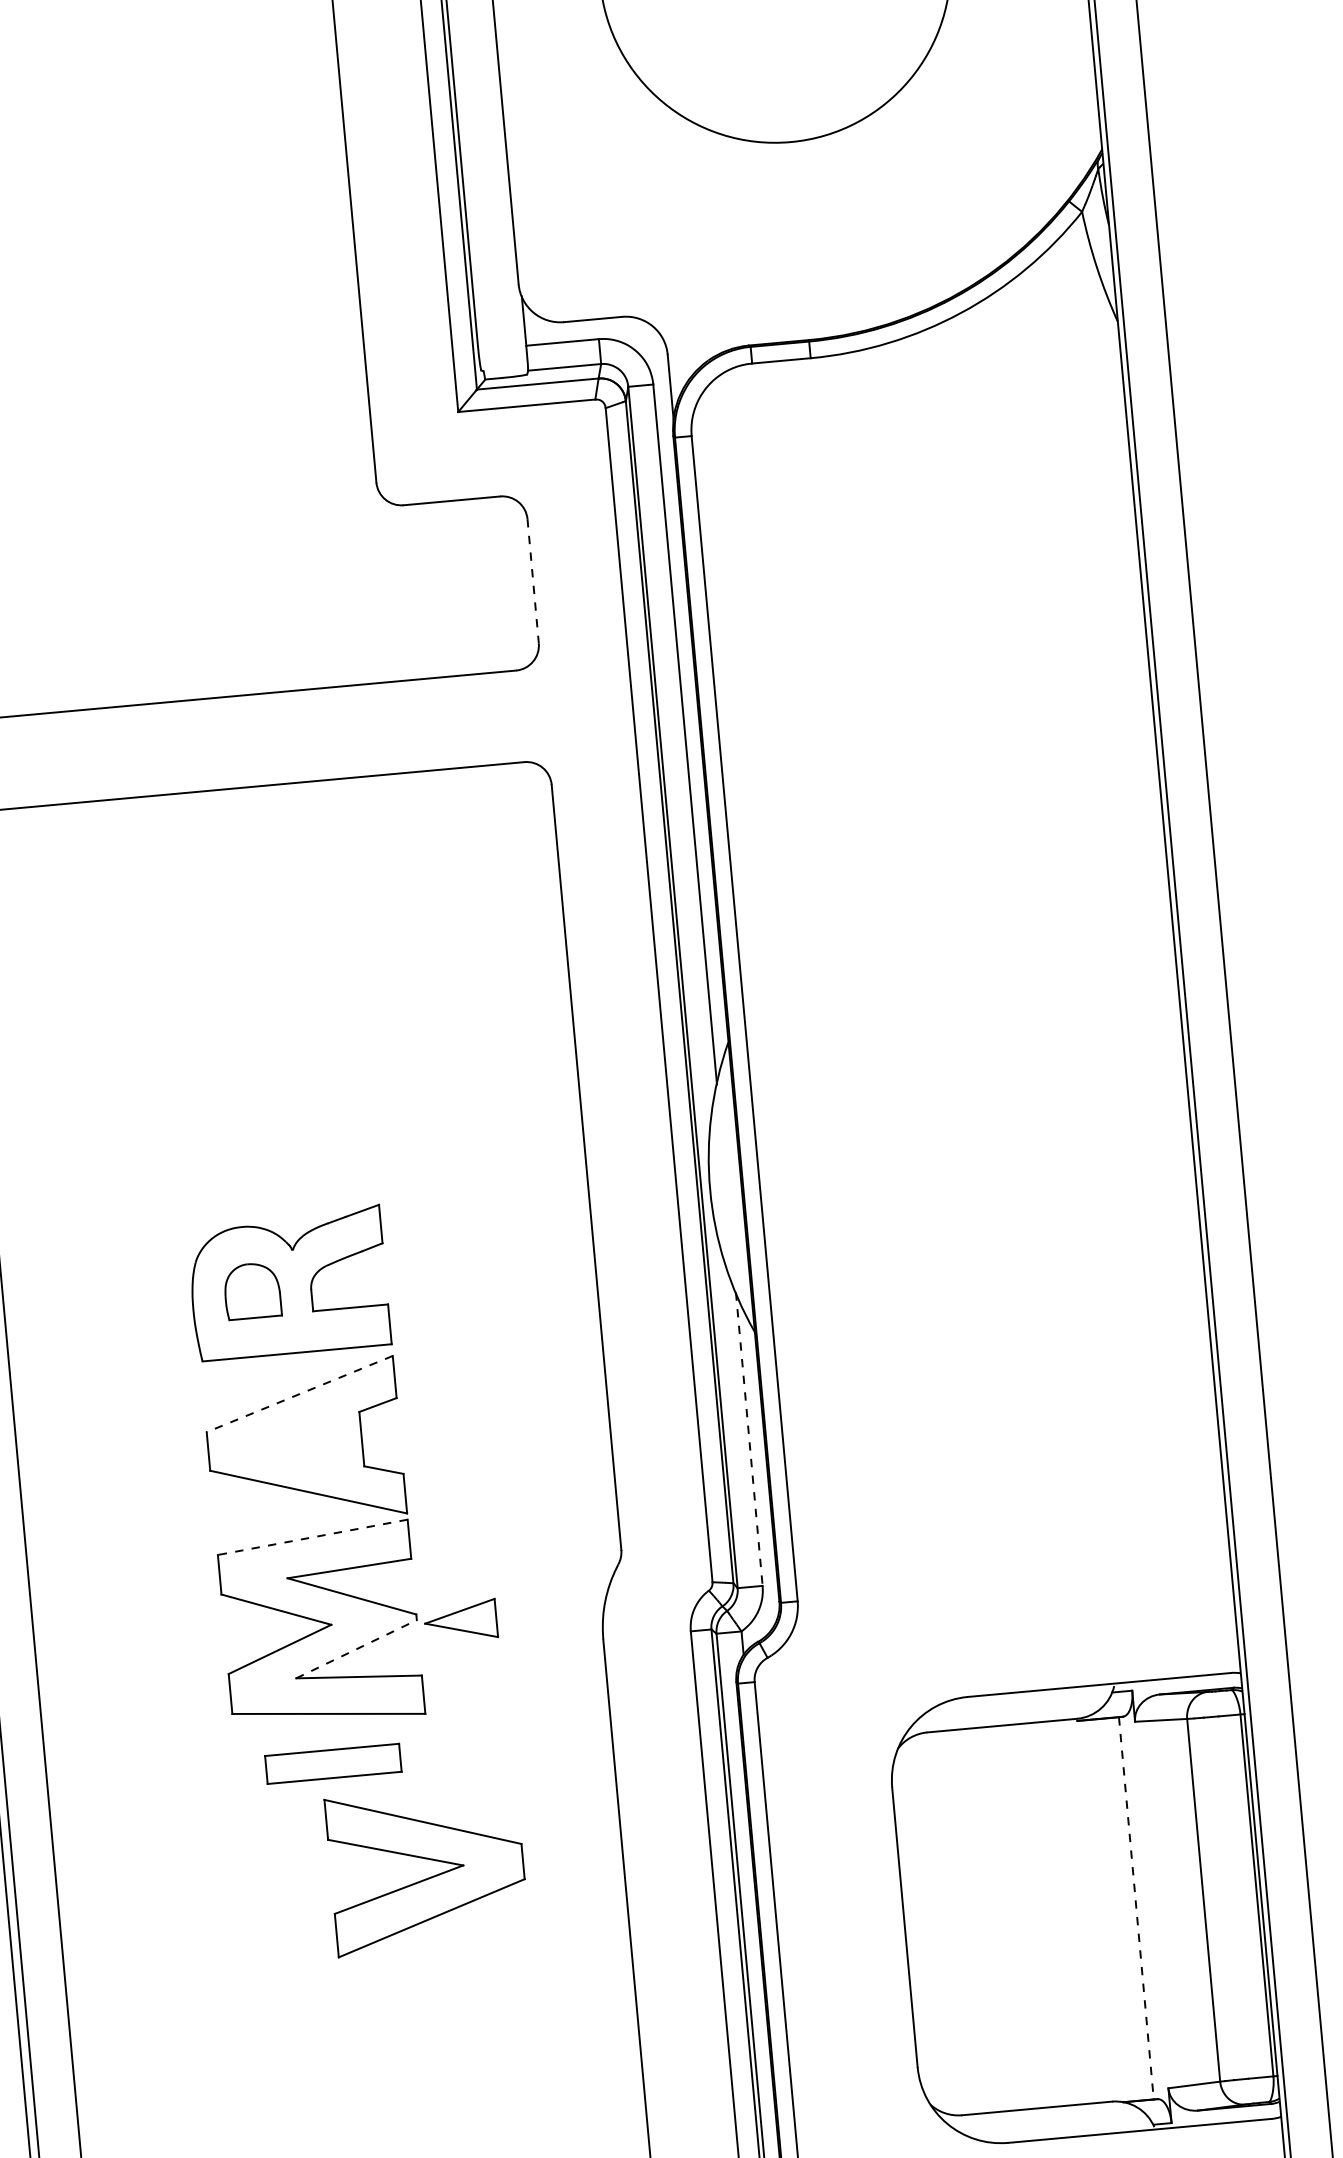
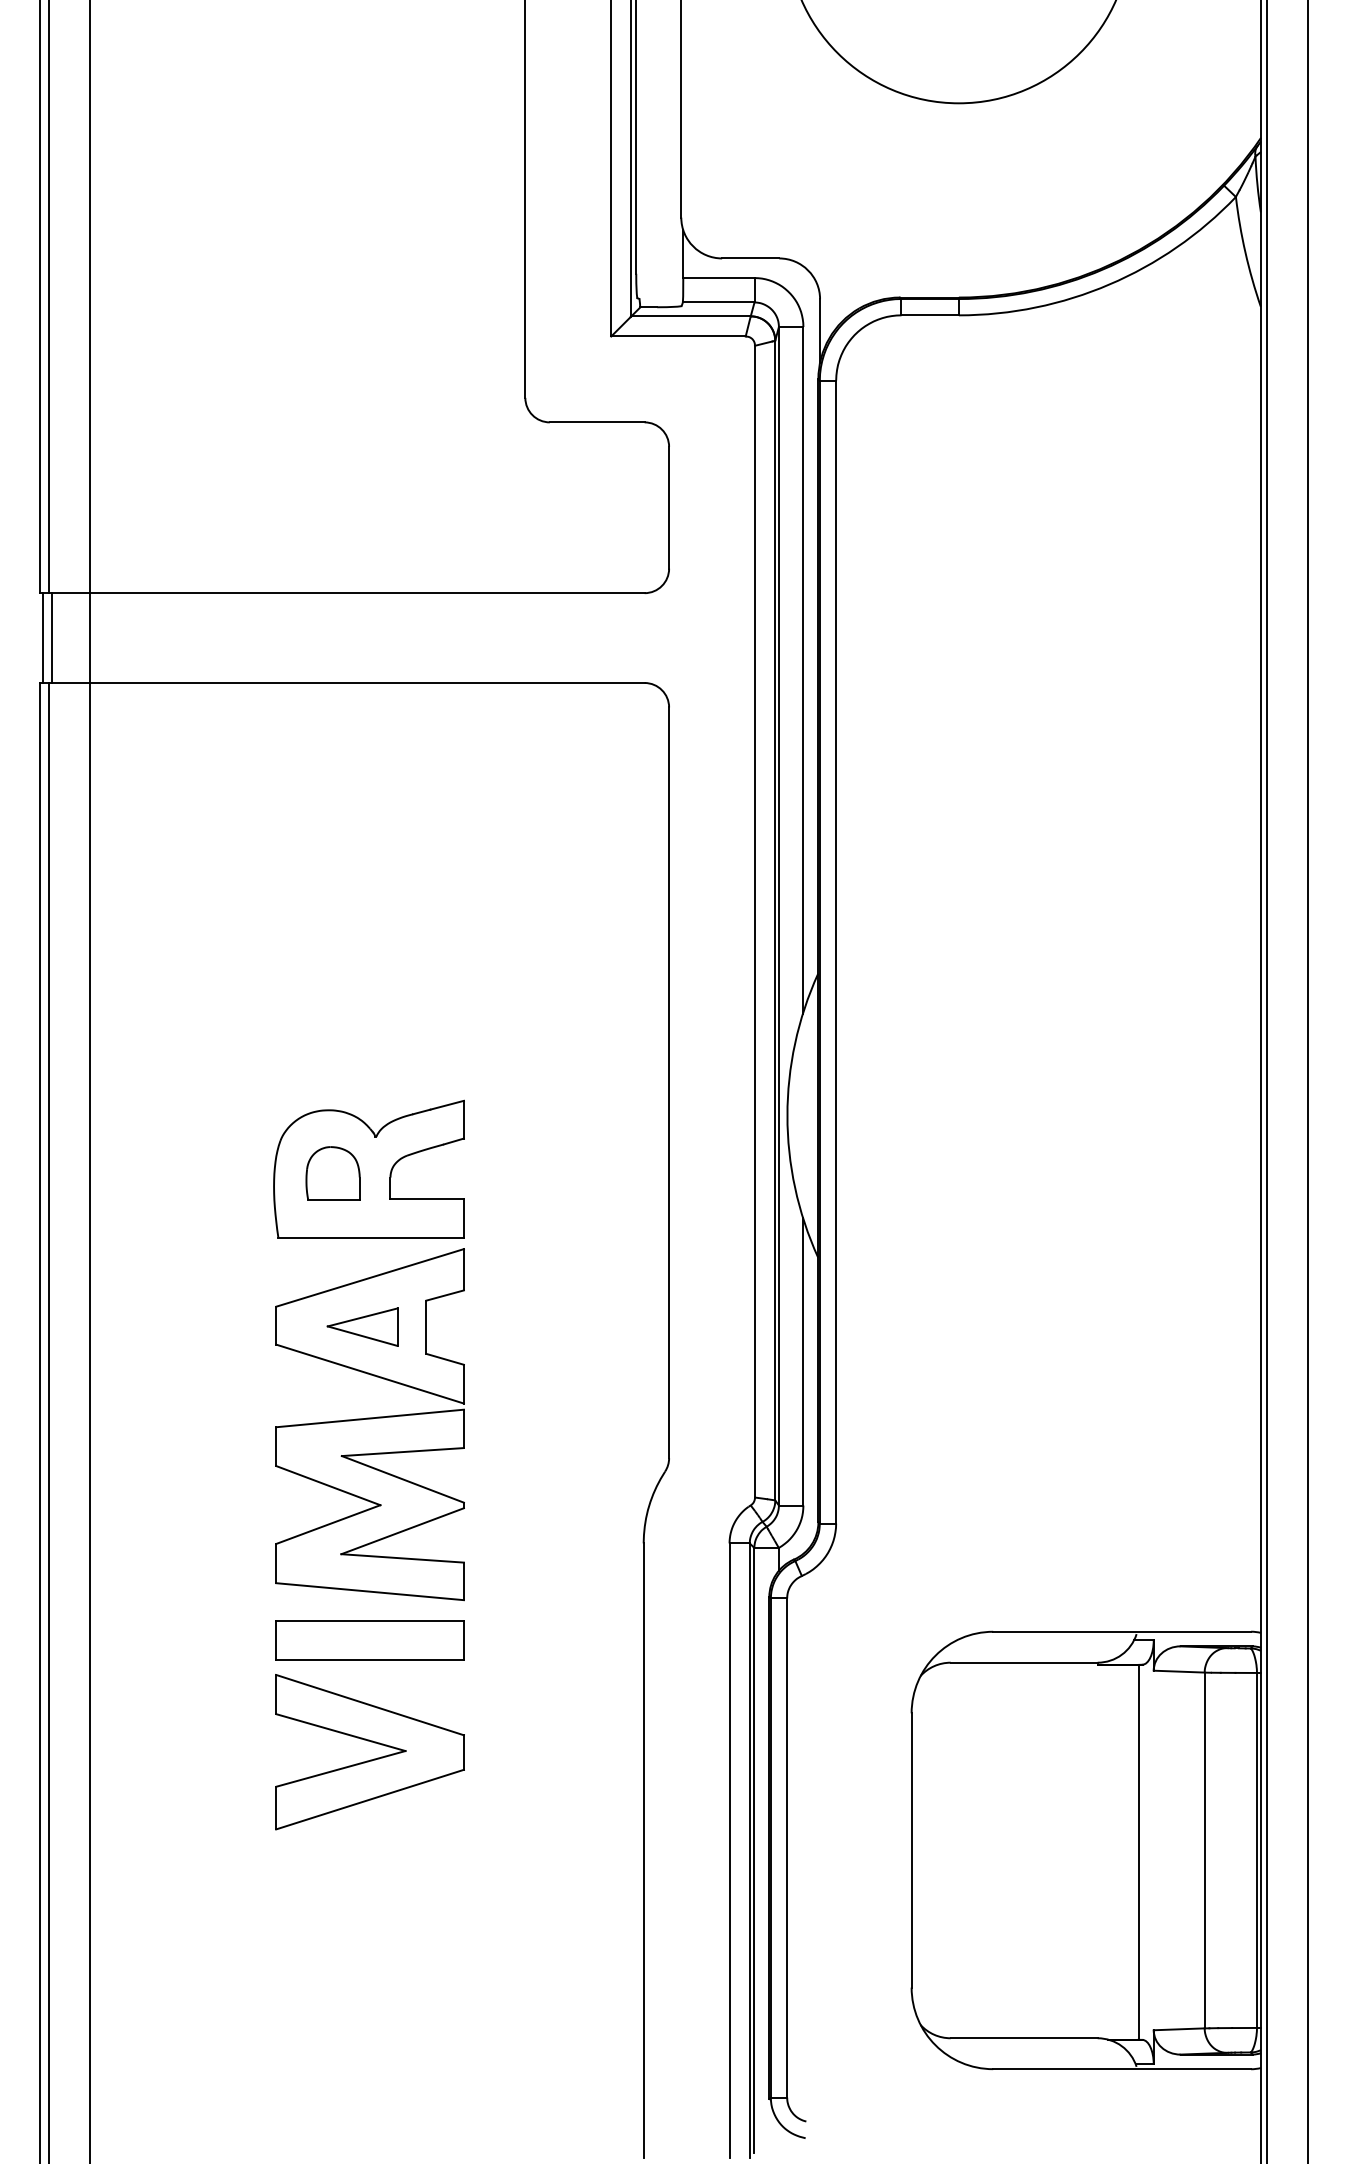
line: (533, 580) -> (669, 507), dashed -> solid
line: (299, 1394) -> (369, 1278), dashed -> solid
line: (749, 1439) -> (803, 1361), dashed -> solid
line: (312, 1537) -> (369, 1418), dashed -> solid
part: (460, 1620) -> (362, 1326), moved
line: (357, 1649) -> (403, 1531), dashed -> solid
part: (332, 1763) -> (369, 1640), size x1.43
part: (428, 1877) -> (370, 1759), moved
line: (1136, 1908) -> (1138, 1852), dashed -> solid

